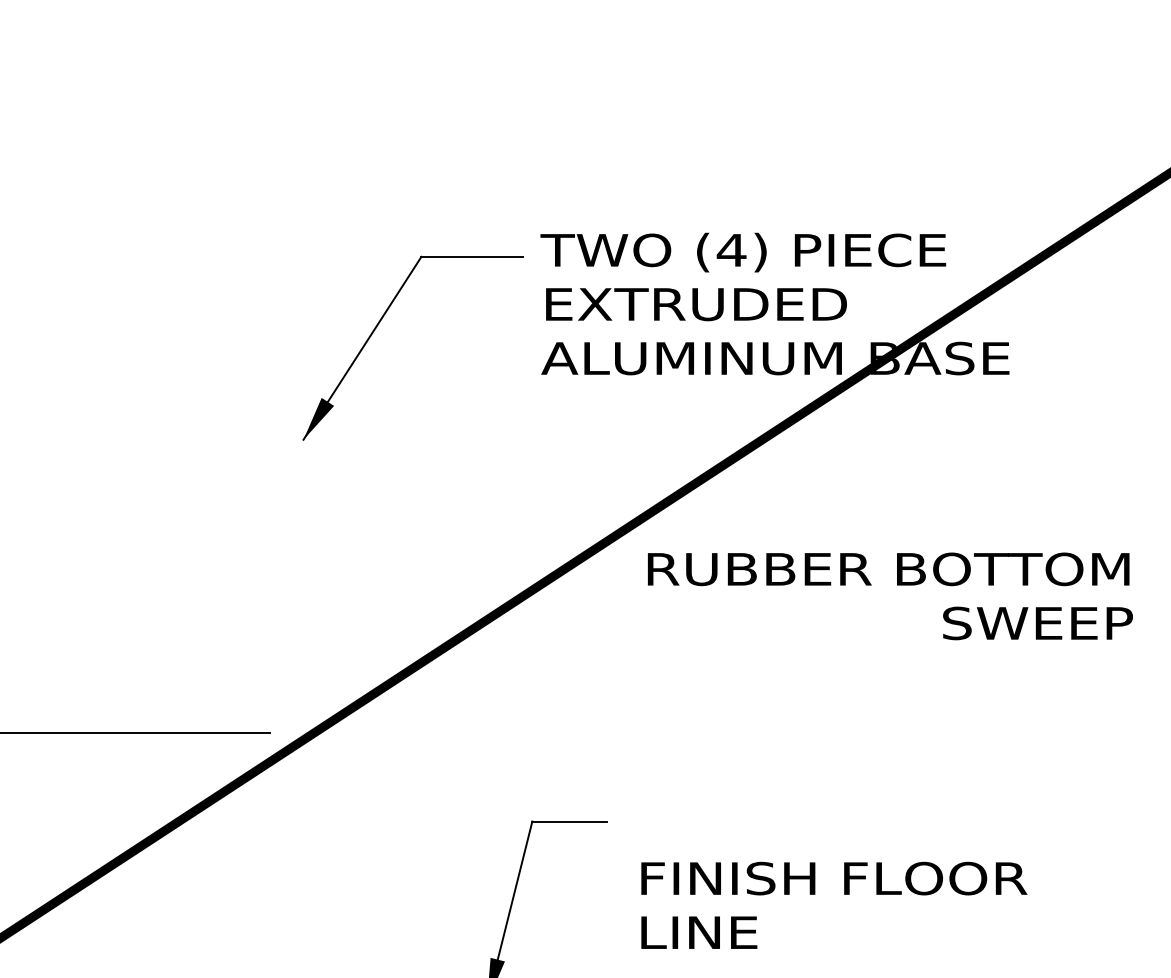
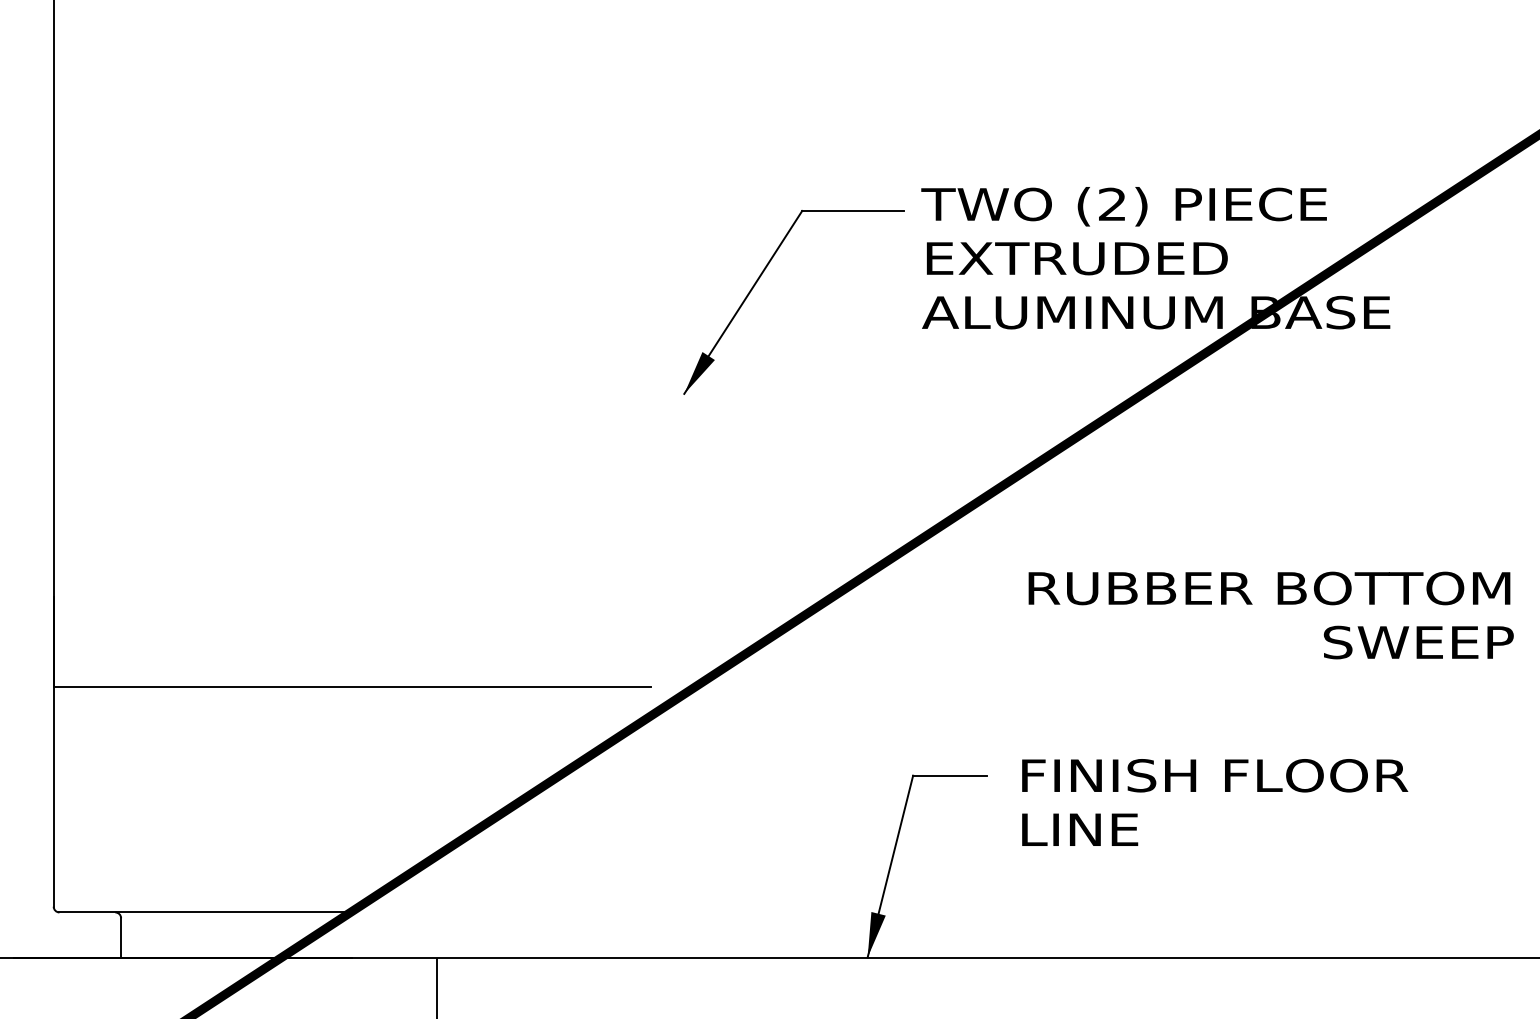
text: (731, 249) -> (1112, 203), (4) -> (2)
text: (889, 596) -> (1270, 615), moved
text: (834, 905) -> (1215, 802), moved

